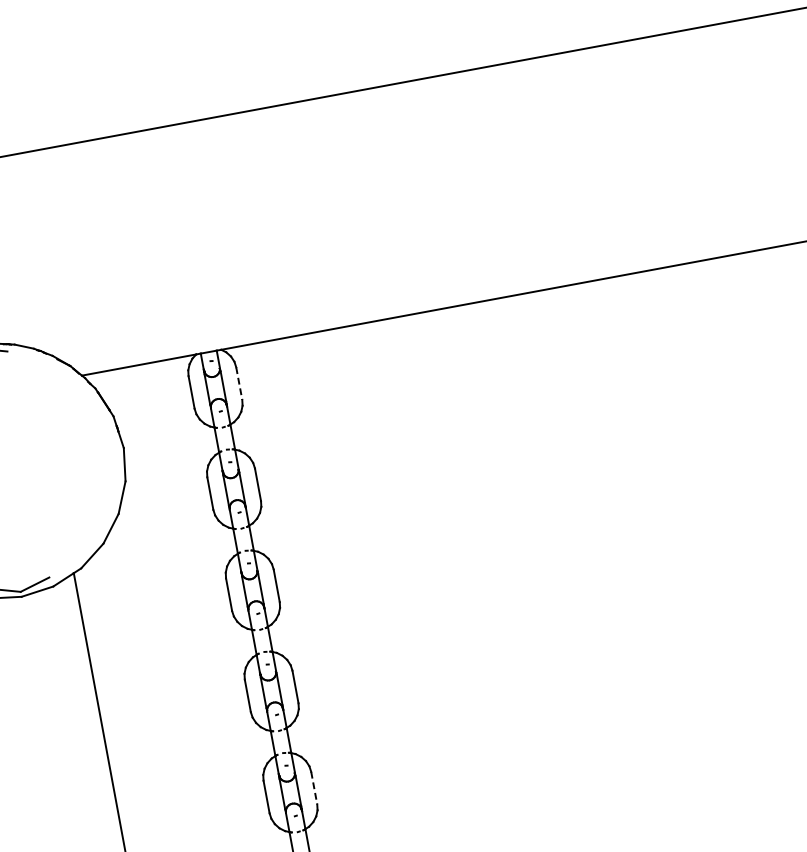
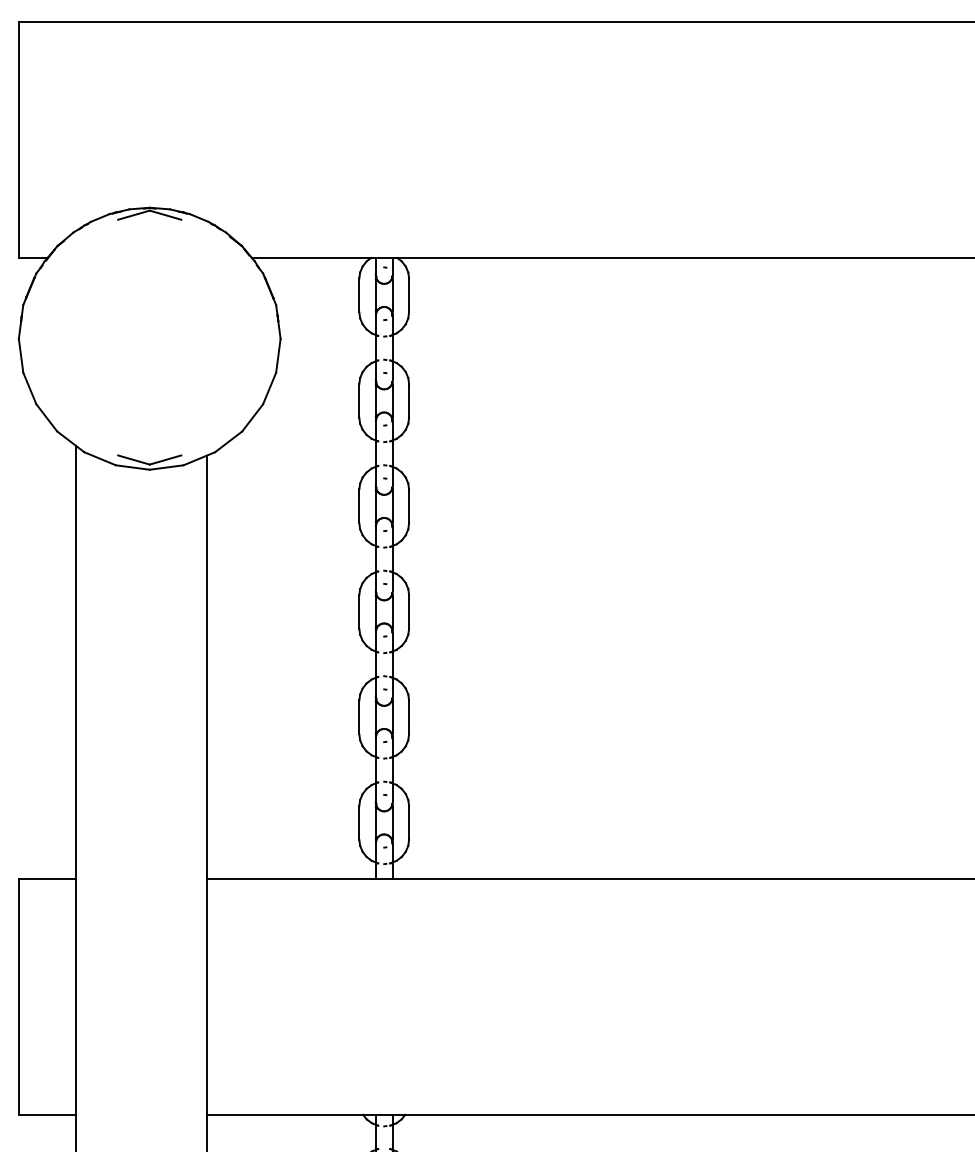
line: (239, 383) -> (409, 295), dashed -> solid
line: (314, 788) -> (409, 717), dashed -> solid

